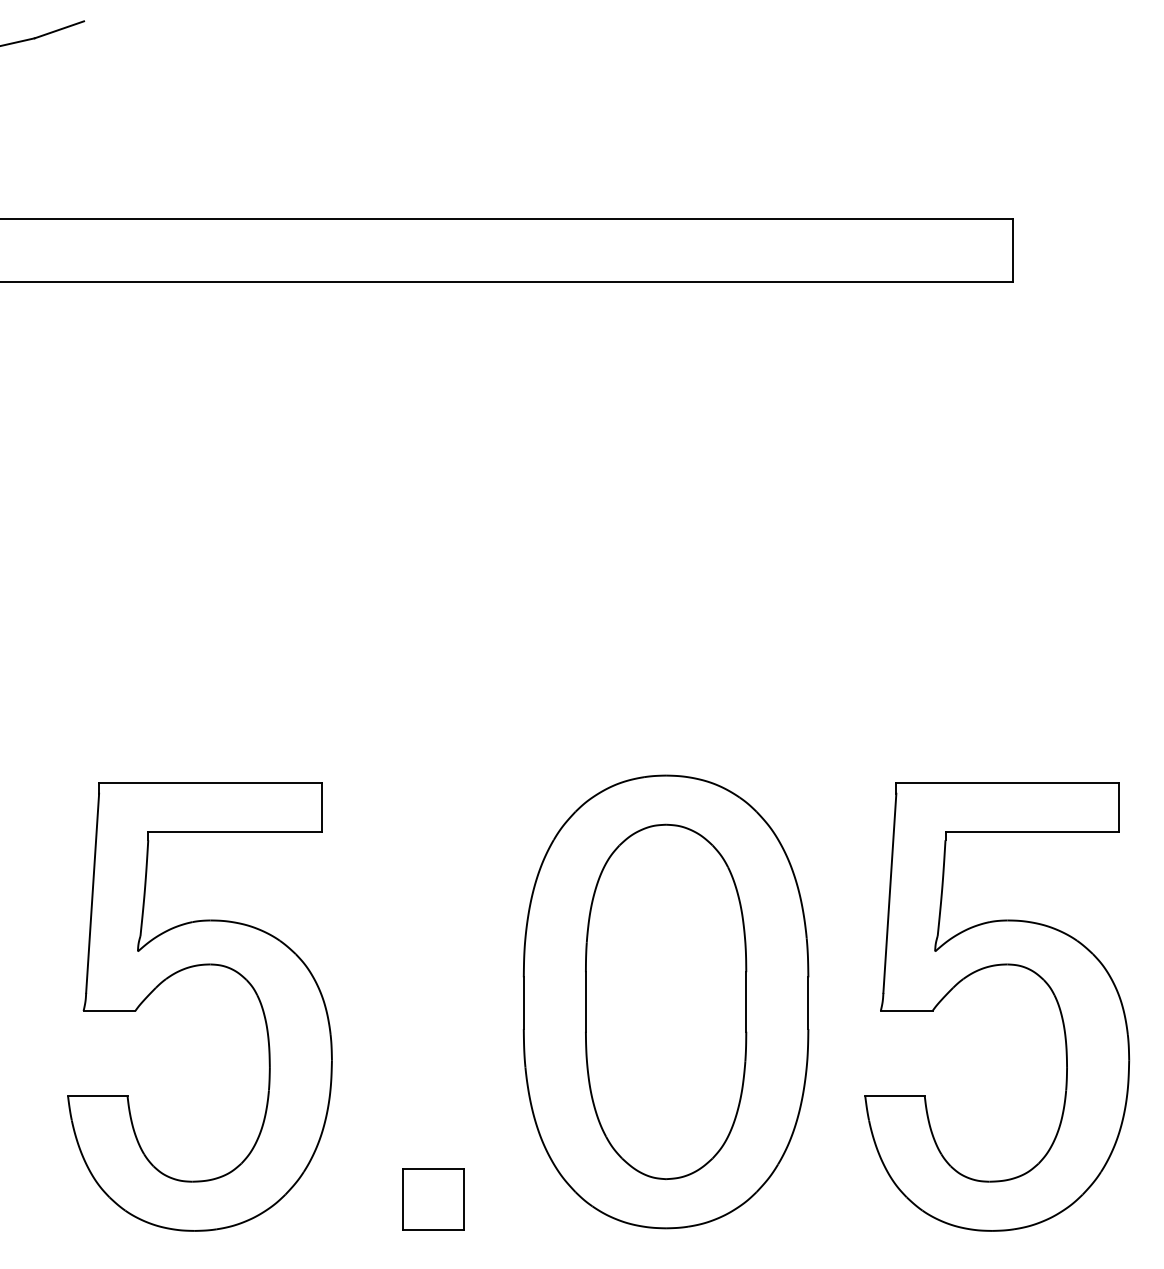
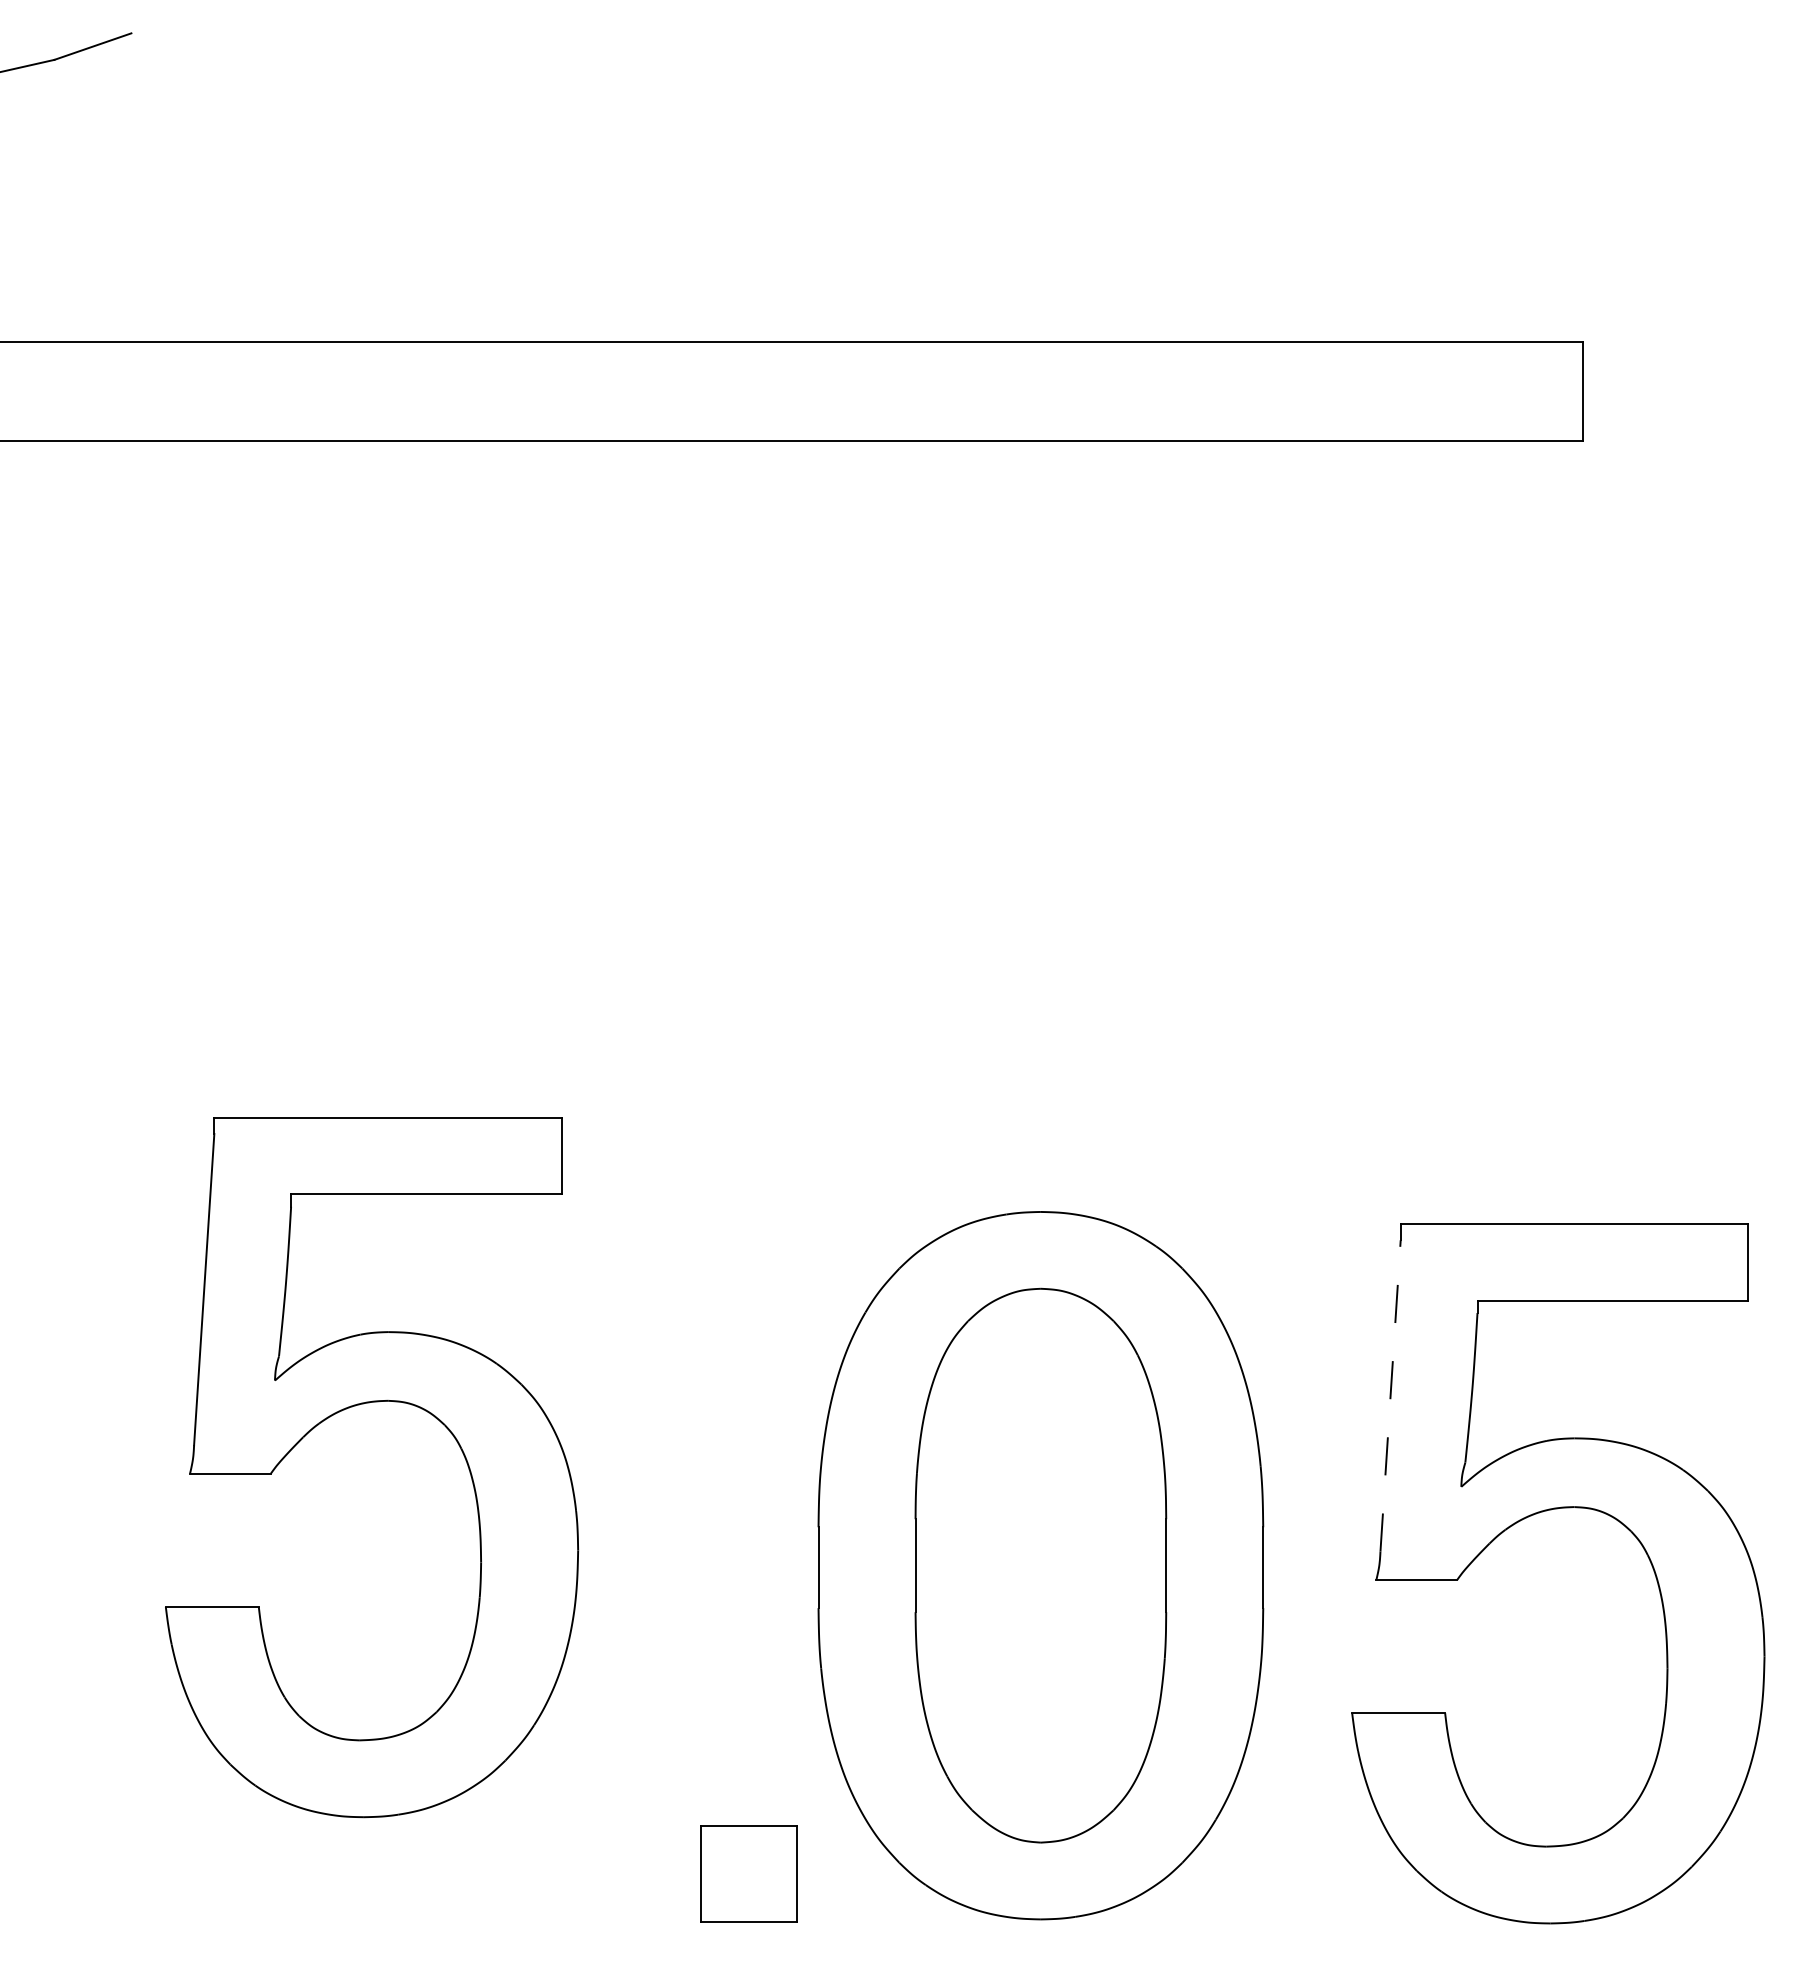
line: (889, 893) -> (1389, 1396), solid -> dashed
part: (186, 969) -> (350, 1408), moved
part: (433, 1199) -> (749, 1874), moved

